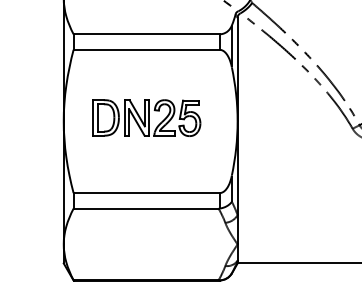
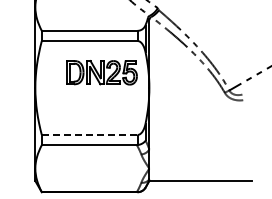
part: (146, 117) -> (101, 72), moved
line: (146, 192) -> (89, 134), solid -> dashed

